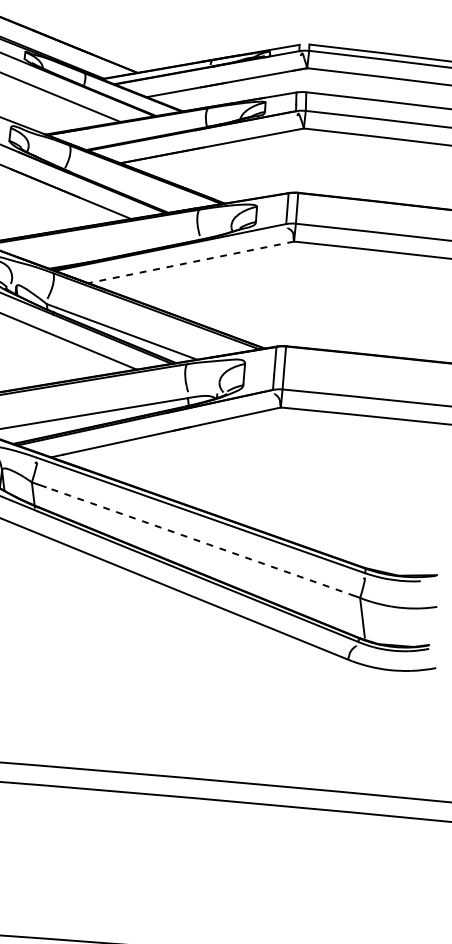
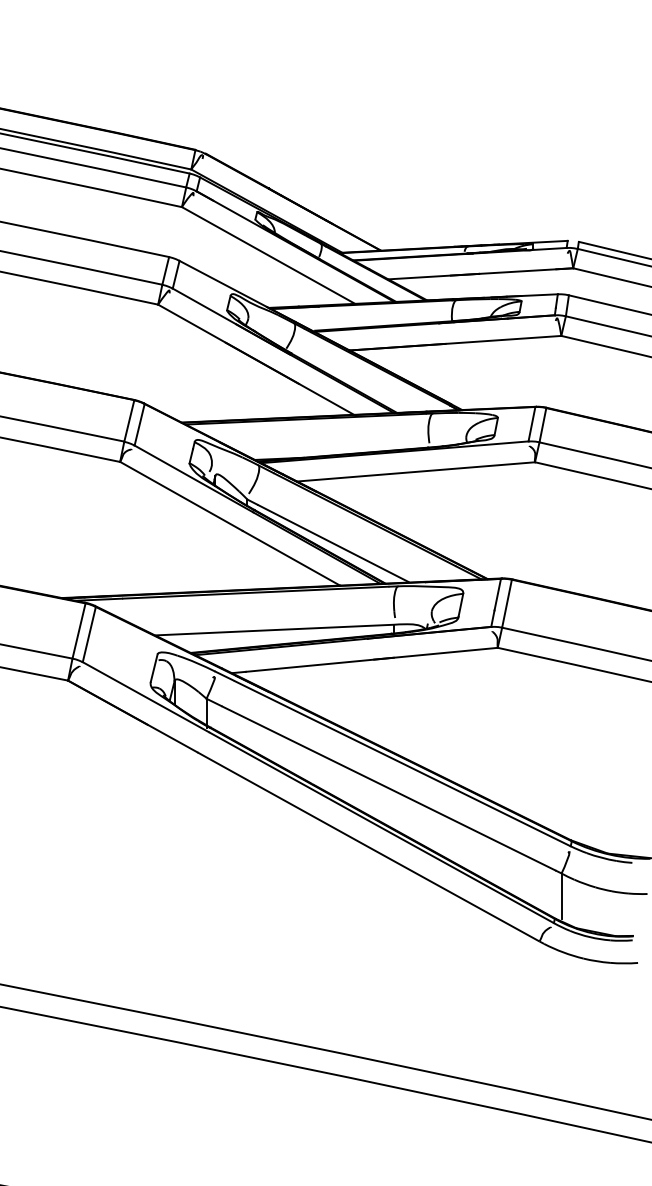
line: (190, 262) -> (415, 471), dashed -> solid
arc: (200, 541) -> (388, 788), dashed -> solid

